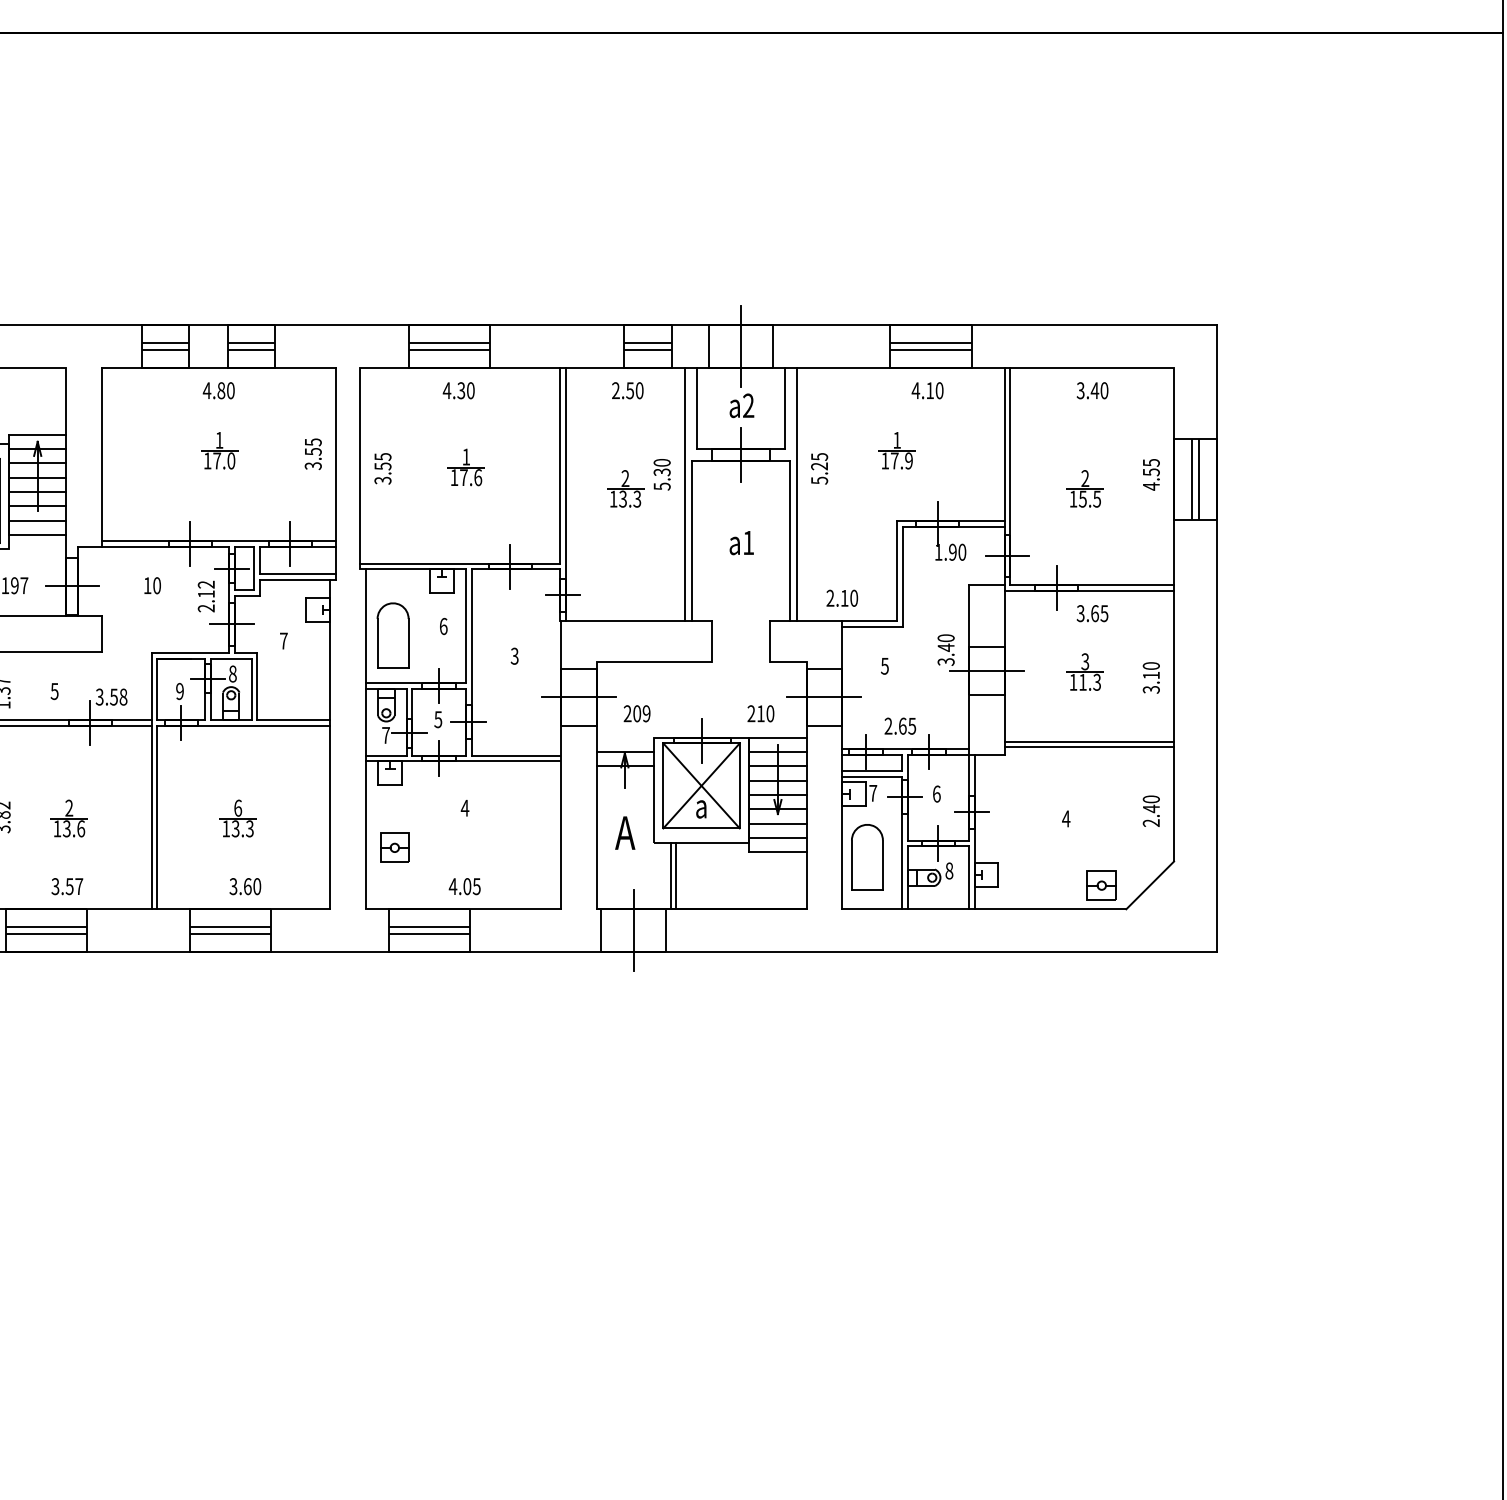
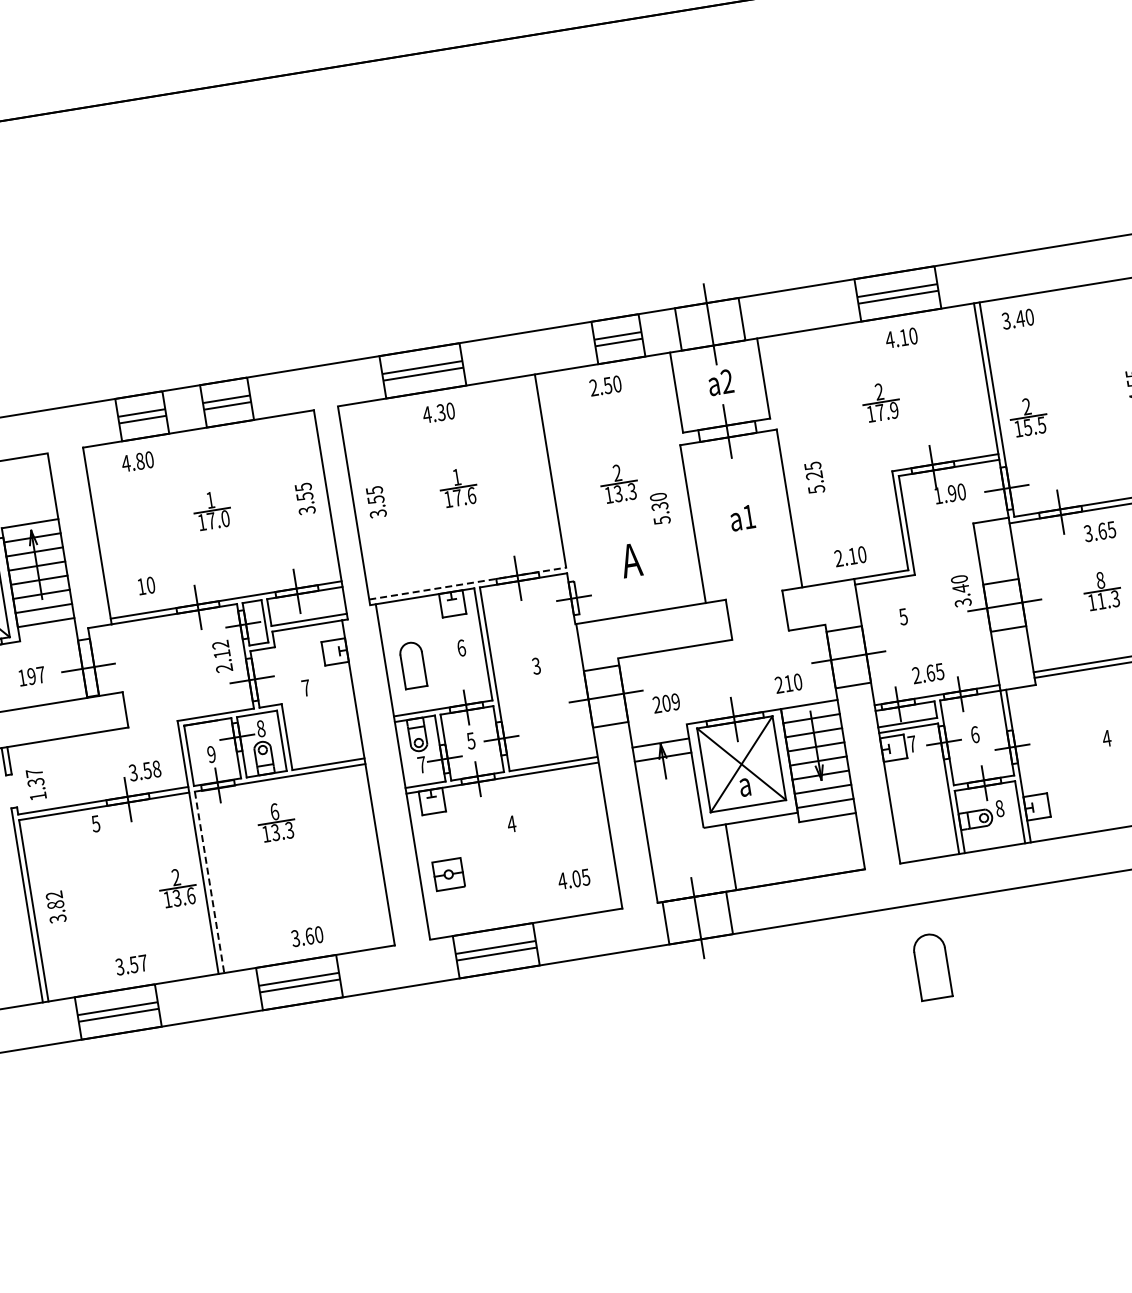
text: (218, 390) -> (137, 461), moved
text: (1092, 390) -> (1017, 318), moved
text: (897, 439) -> (879, 391), 1 -> 2
text: (819, 468) -> (814, 477), moved
text: (661, 474) -> (659, 508), moved
part: (1084, 488) -> (1027, 416), moved
line: (565, 494) -> (560, 498), removed
line: (684, 494) -> (678, 479), removed
line: (796, 494) -> (788, 461), removed
line: (460, 563) -> (468, 583), solid -> dashed
text: (152, 585) -> (146, 585), moved
part: (392, 635) -> (412, 665), size x0.7
text: (1085, 661) -> (1100, 580), 3 -> 8
text: (54, 691) -> (95, 823), moved
line: (157, 817) -> (209, 882), solid -> dashed
part: (68, 818) -> (177, 887), moved
part: (237, 818) -> (275, 822), moved
text: (625, 832) -> (631, 559), moved
part: (867, 857) -> (932, 966), moved
line: (670, 875) -> (725, 857), removed
text: (464, 886) -> (573, 879), moved

